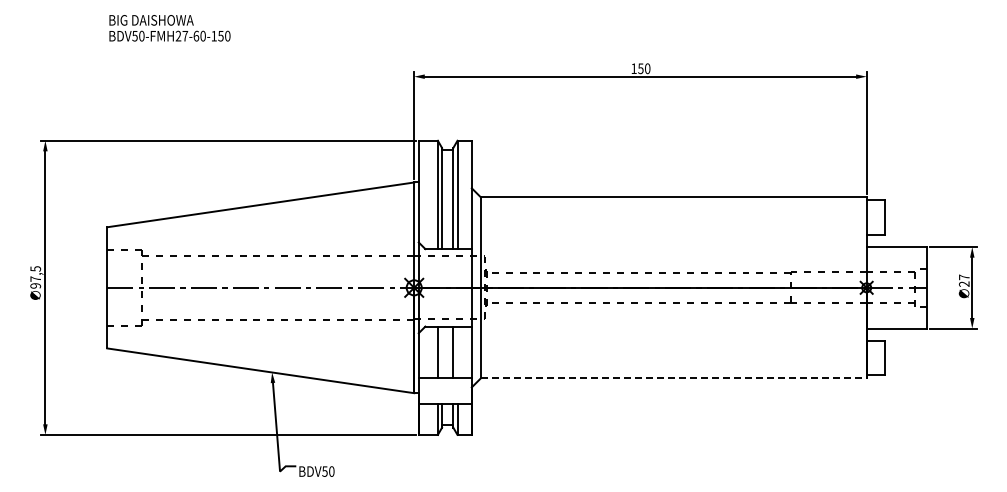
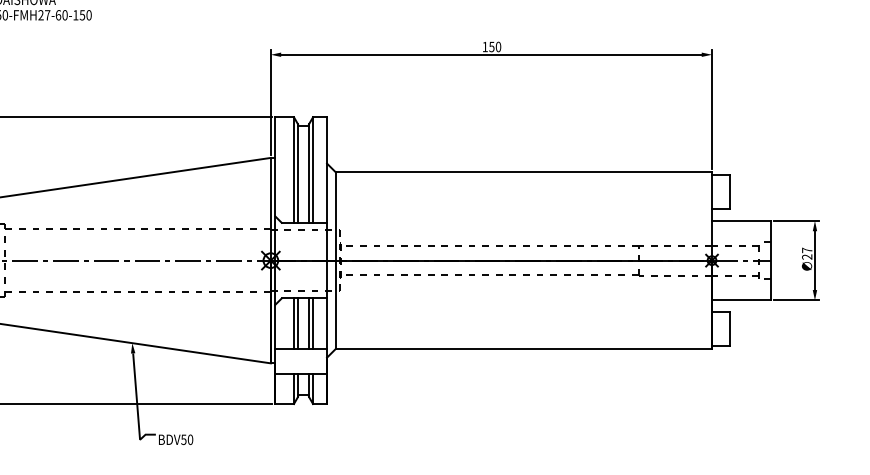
line: (442, 352) -> (298, 323), added
line: (457, 352) -> (313, 323), added
line: (673, 378) -> (523, 349), dashed -> solid

